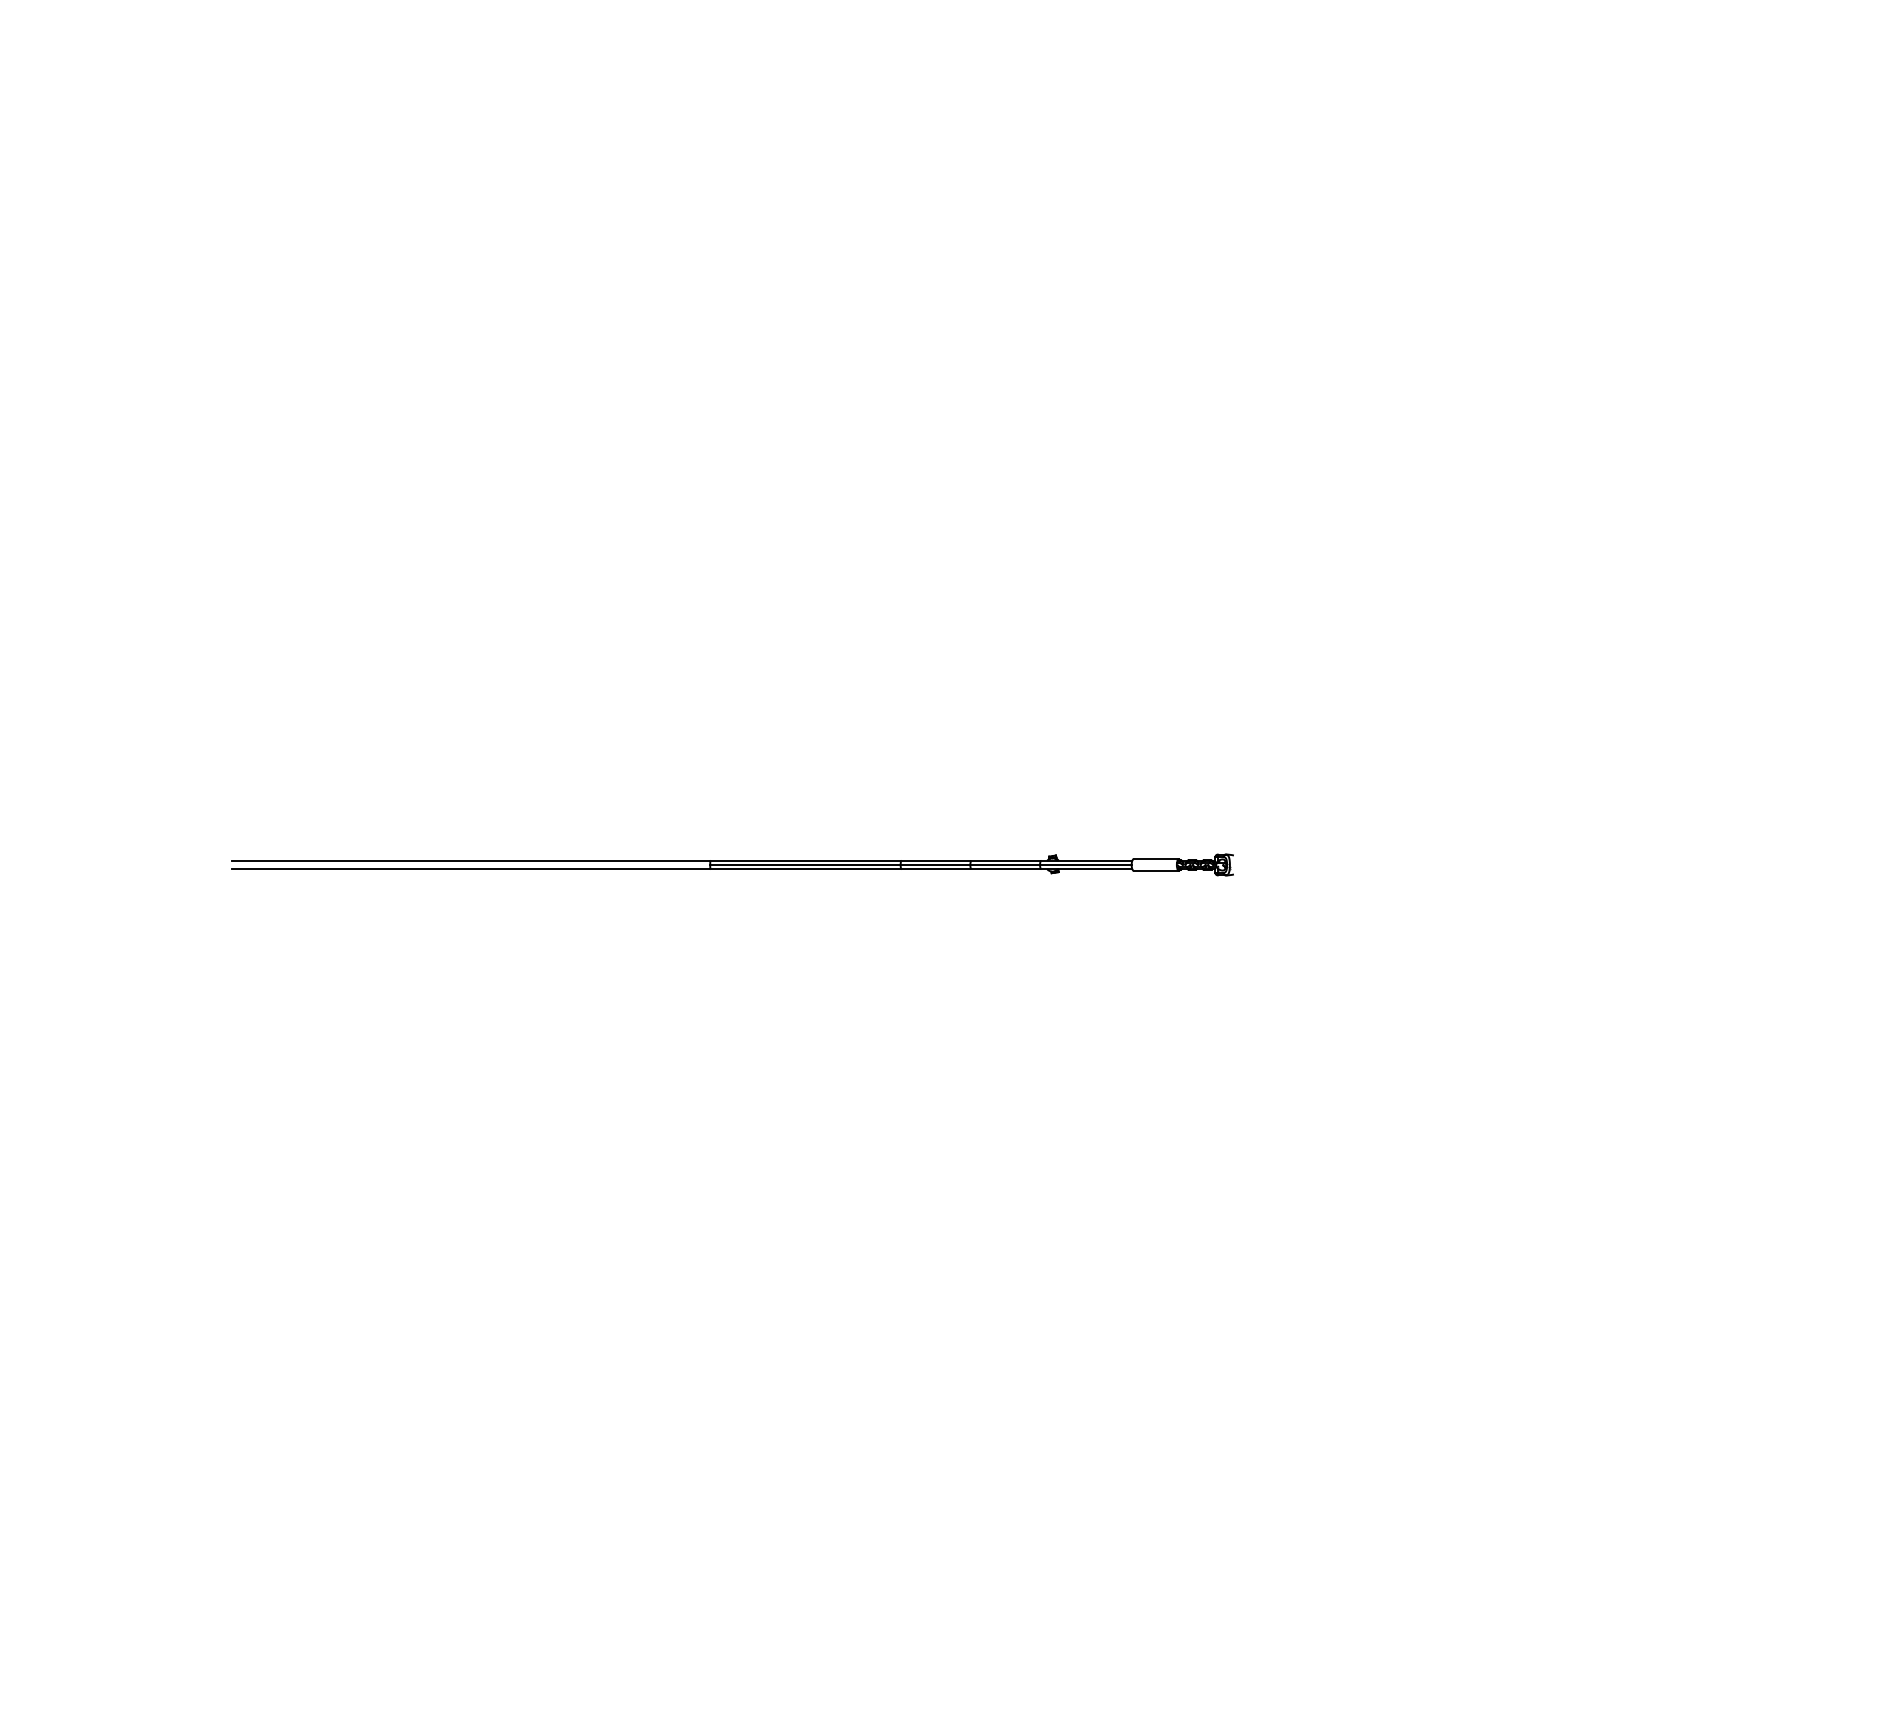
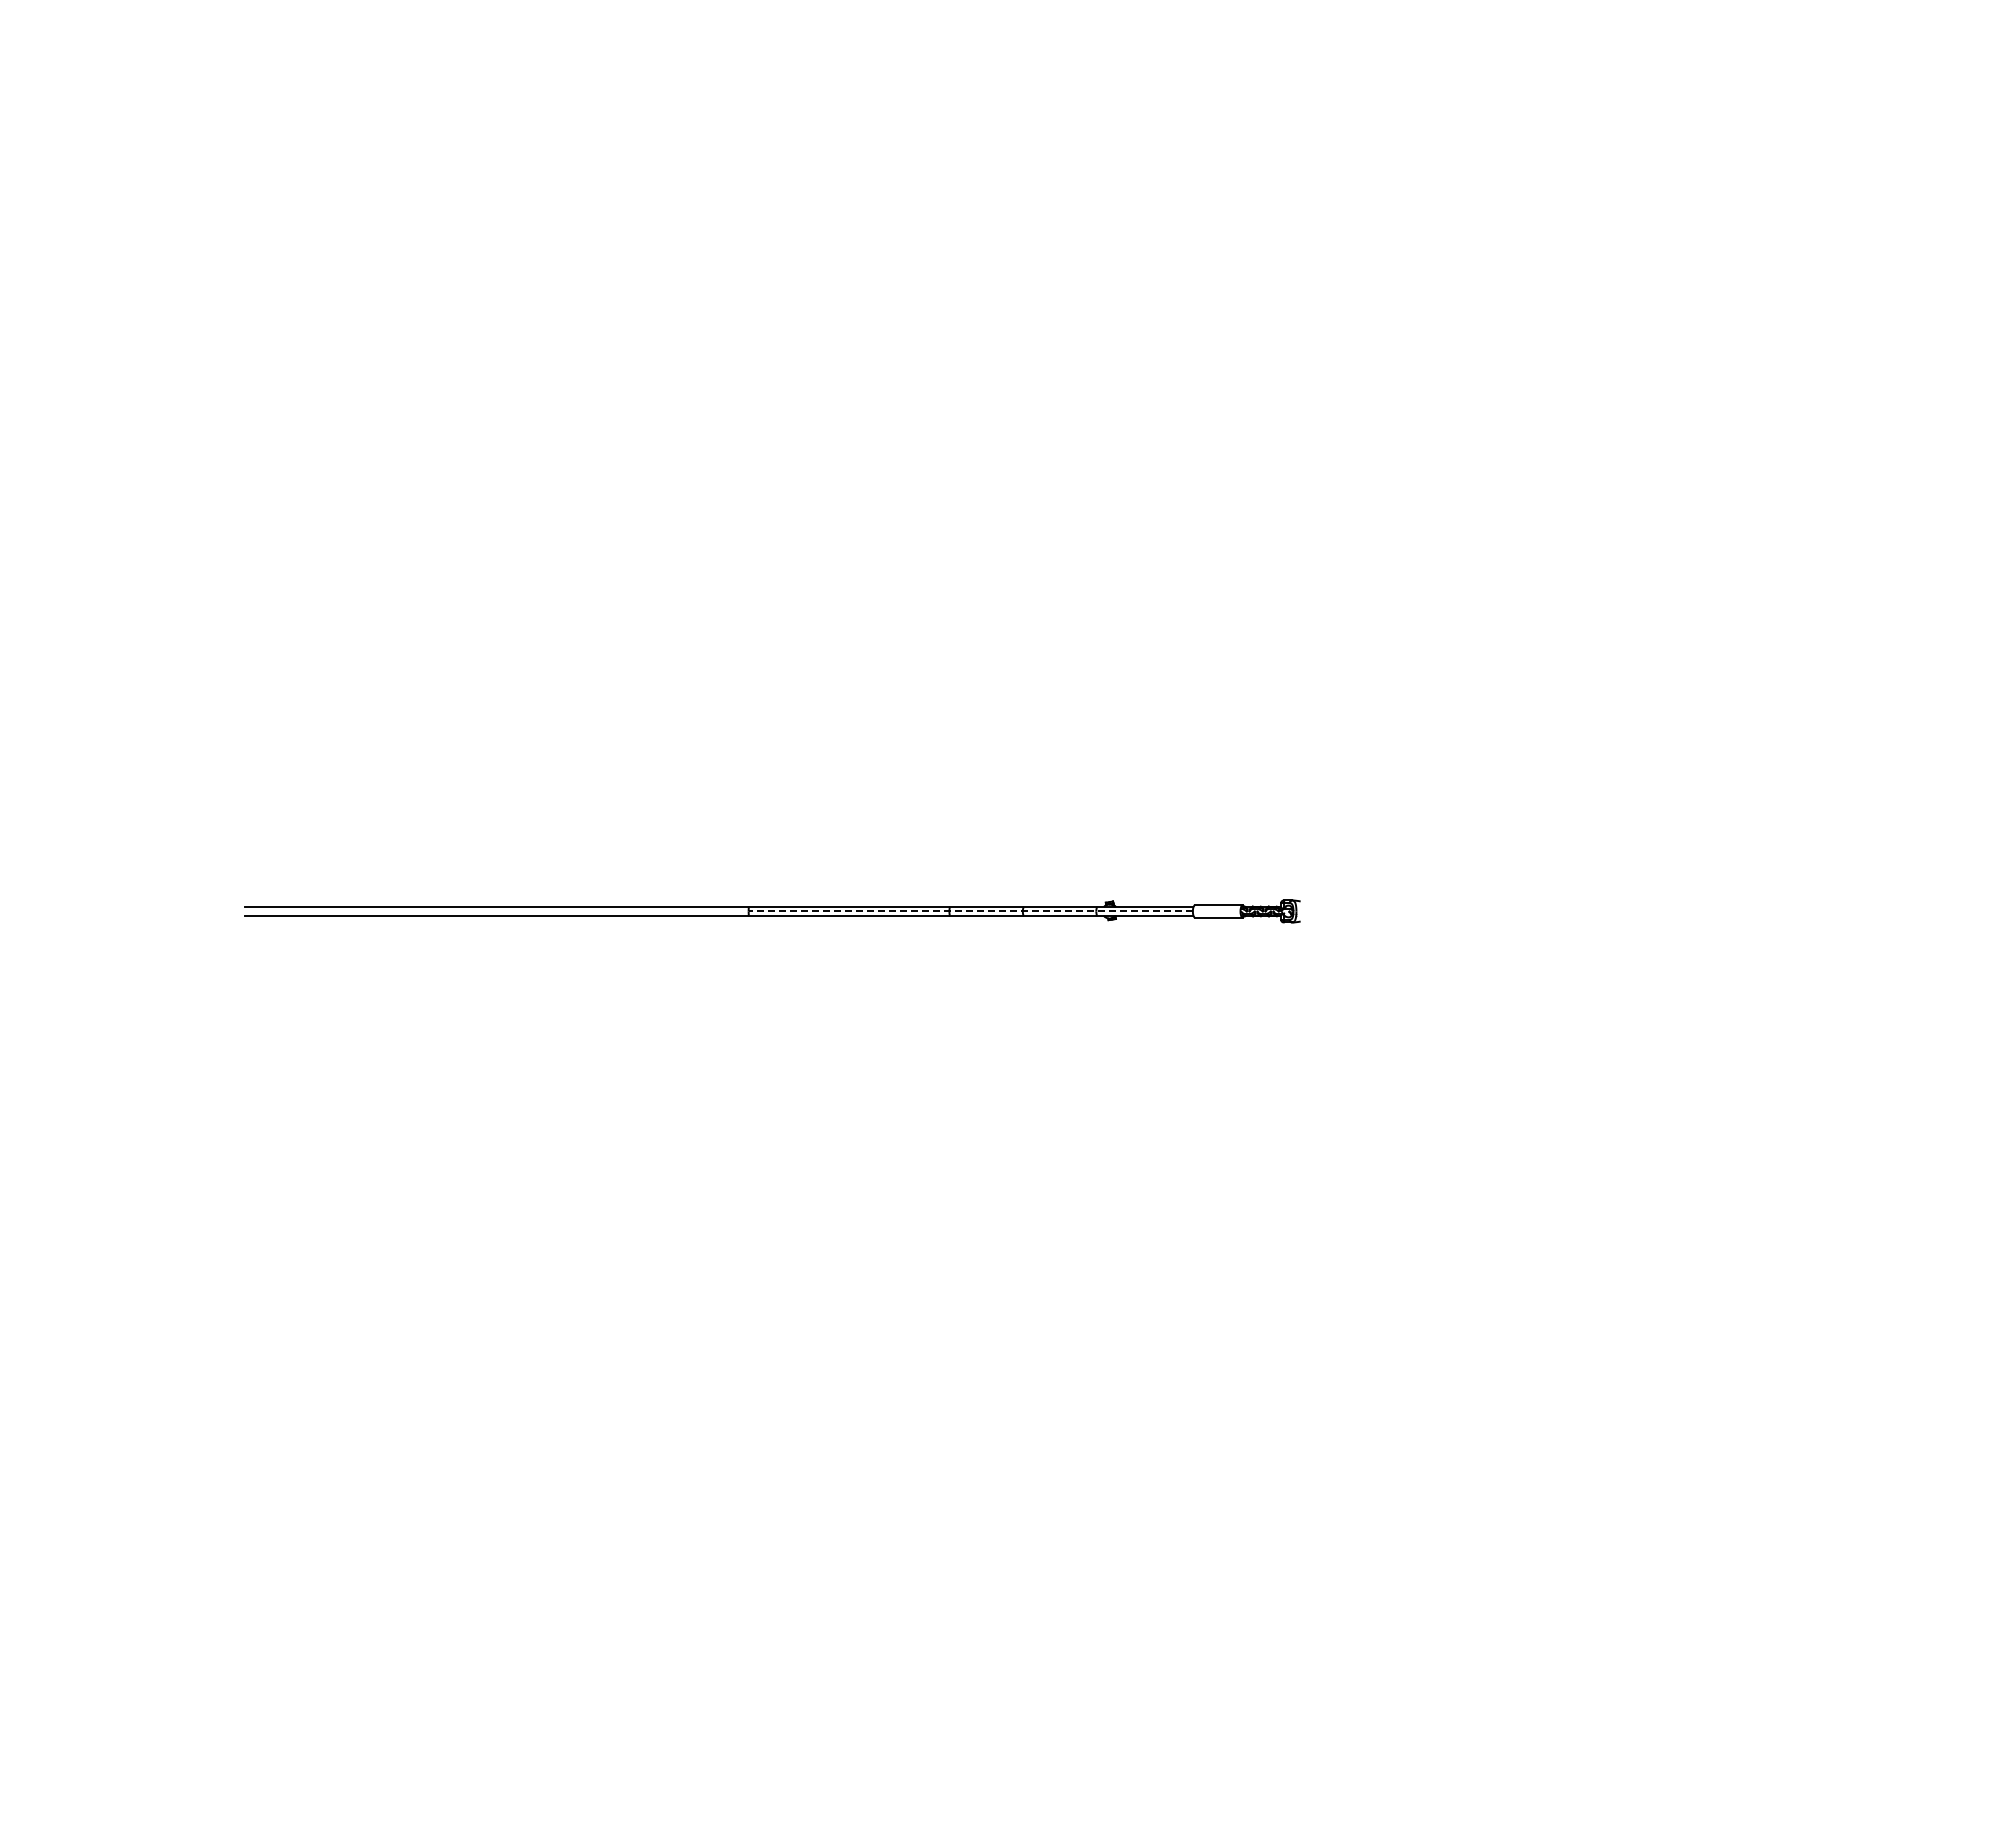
line: (920, 865) -> (970, 911), solid -> dashed

